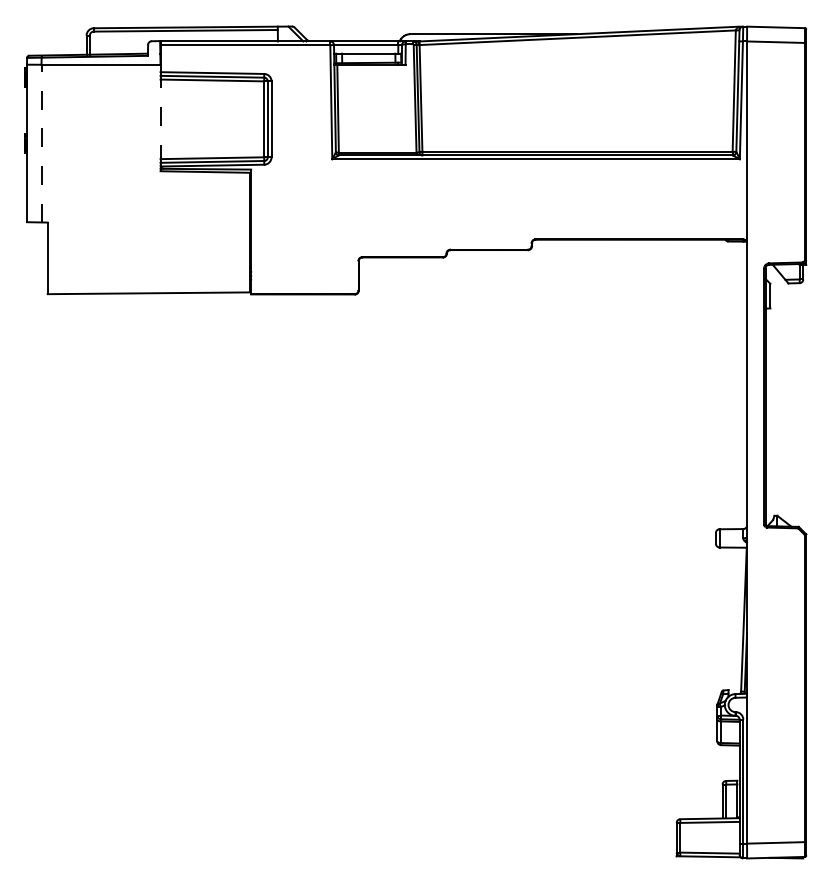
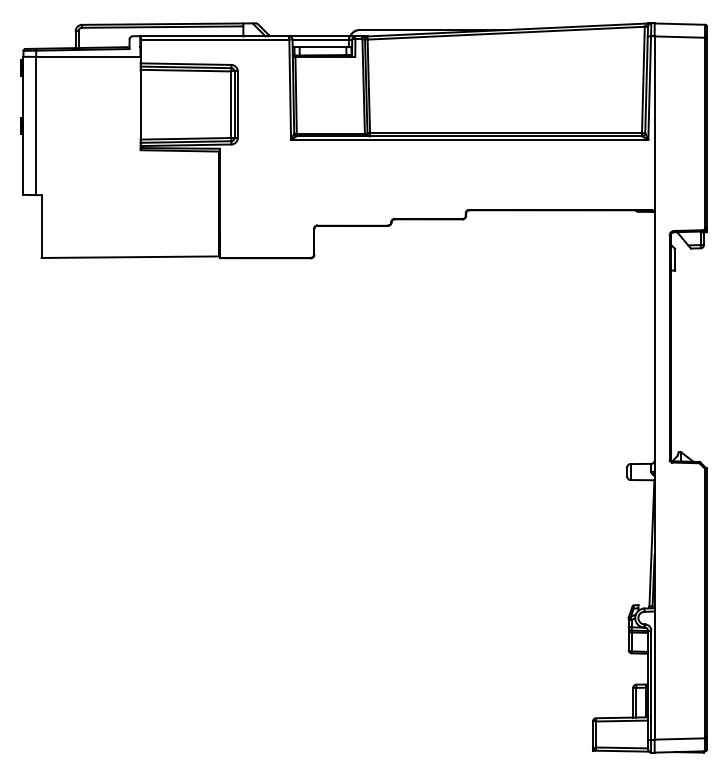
line: (160, 118) -> (140, 103), dashed -> solid
line: (41, 143) -> (36, 125), dashed -> solid

